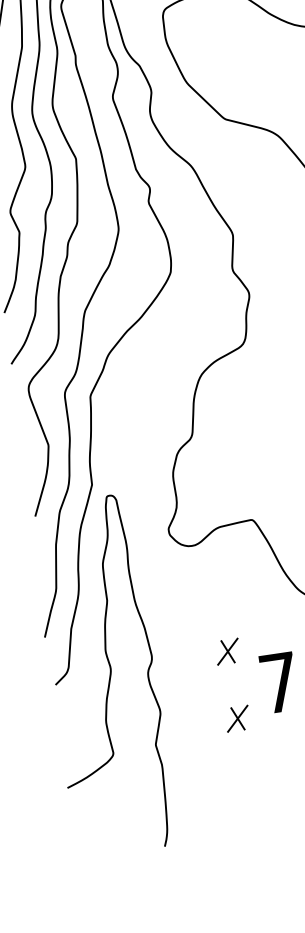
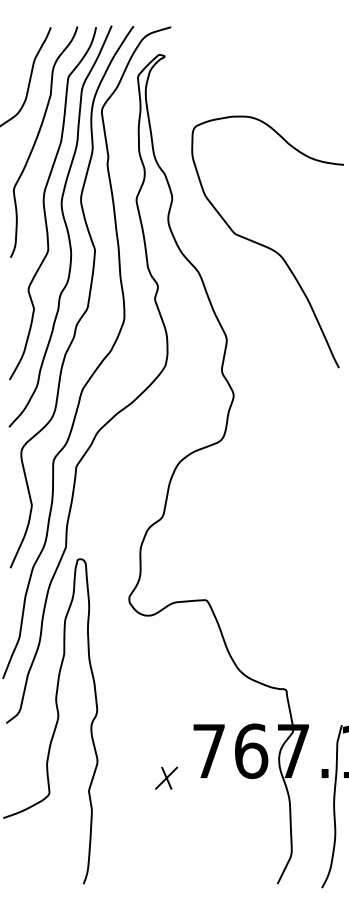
part: (227, 650) -> (166, 715), removed

